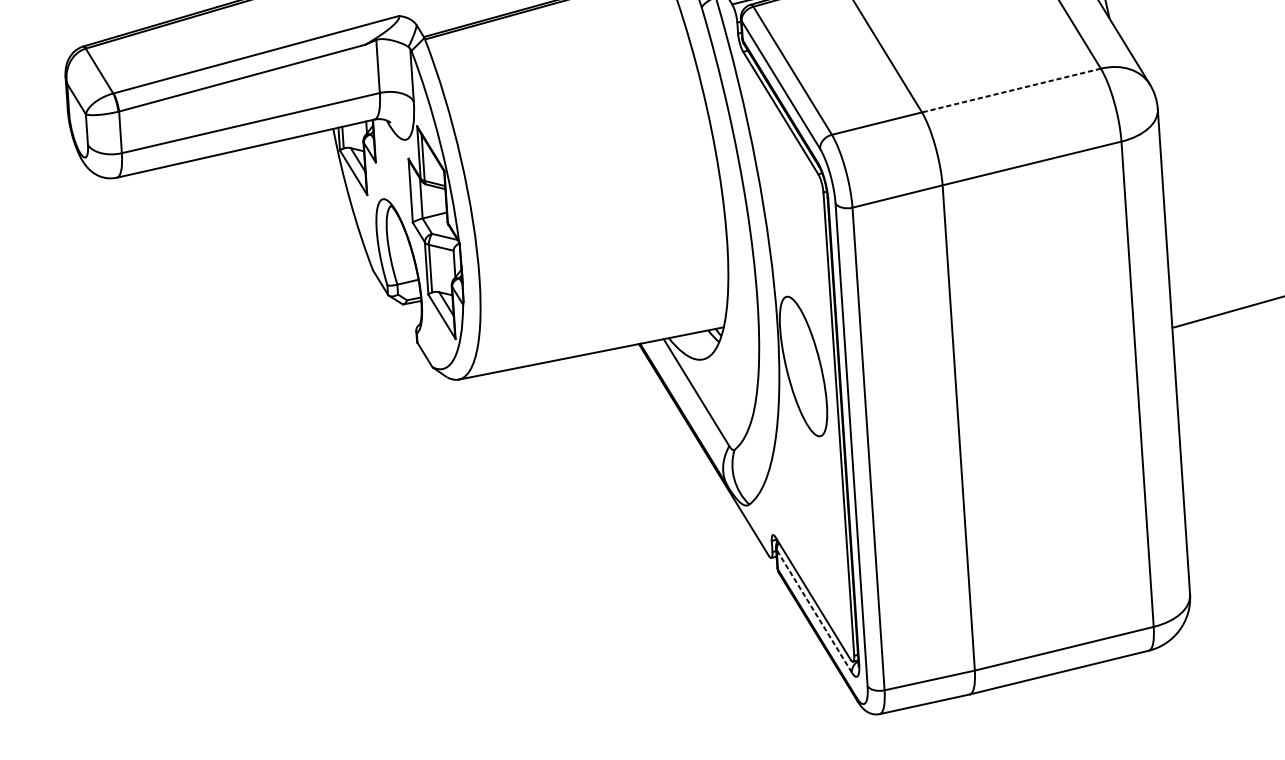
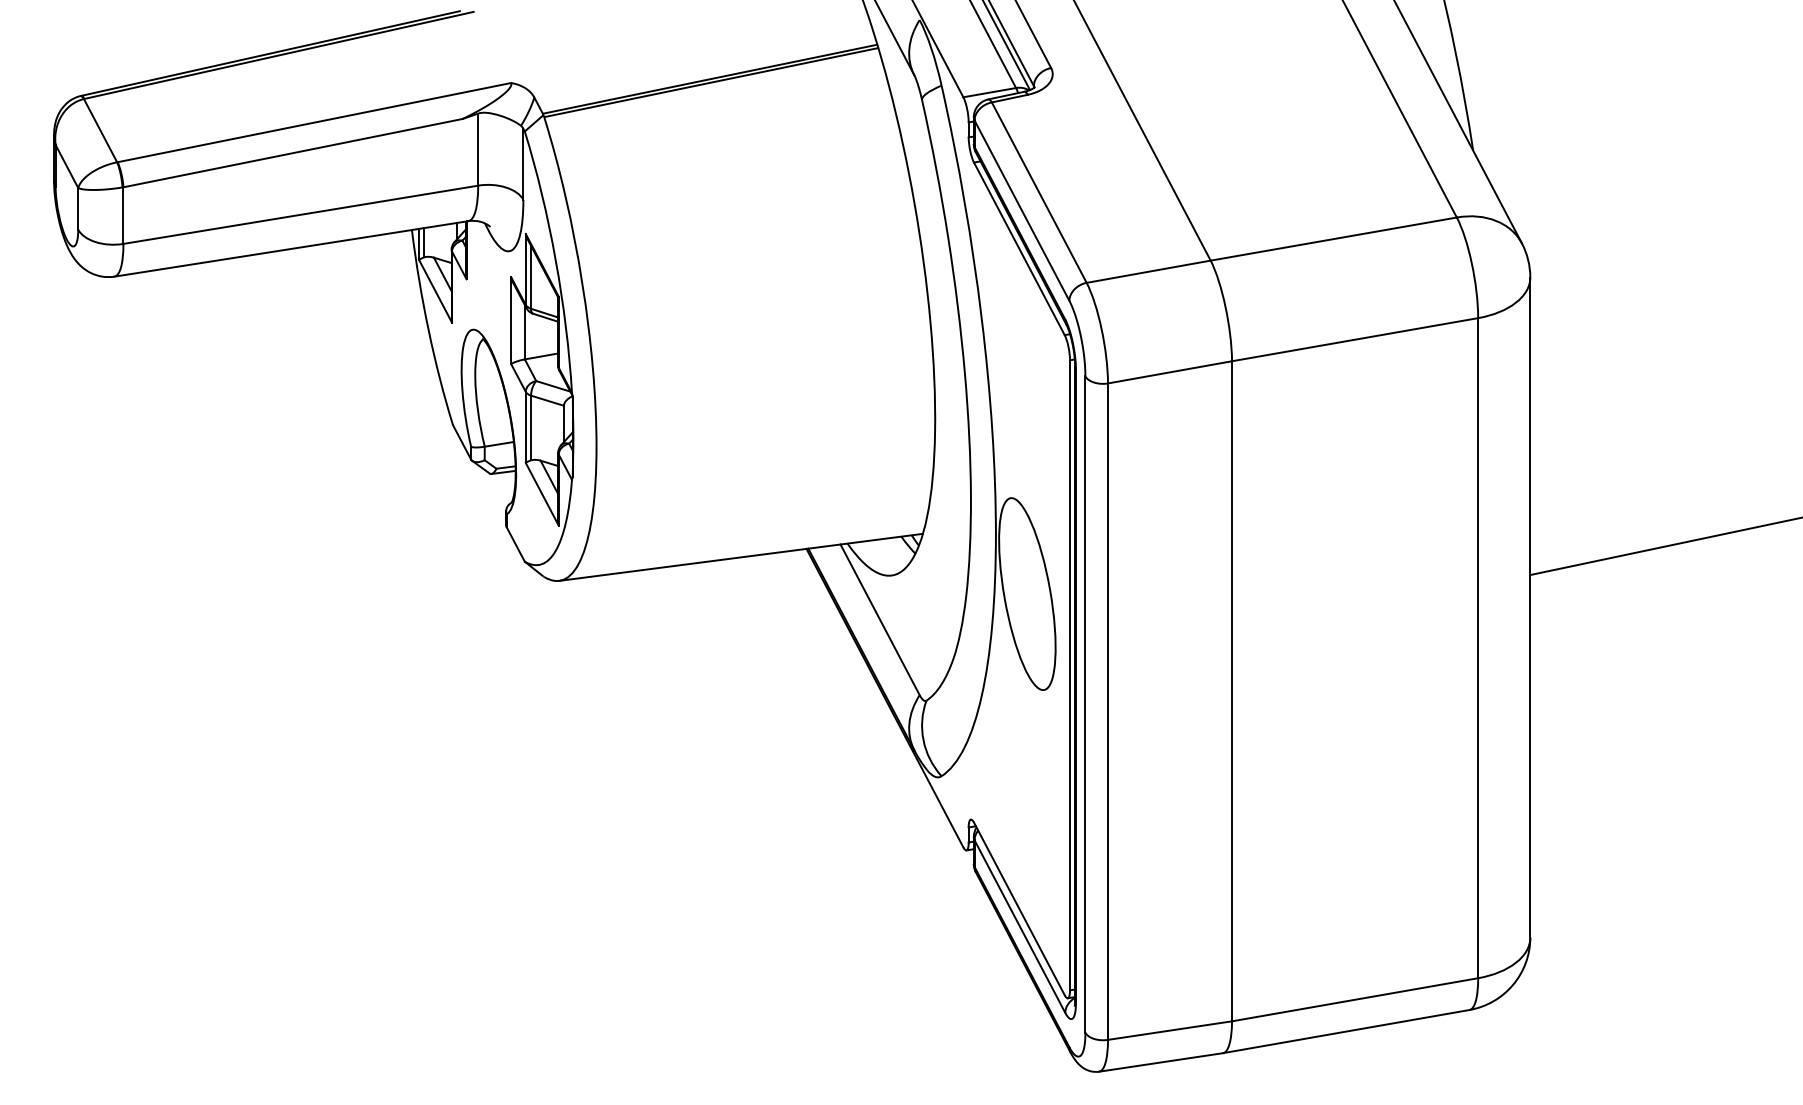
line: (1011, 90) -> (1333, 239), dashed -> solid
line: (813, 611) -> (1019, 926), dashed -> solid

